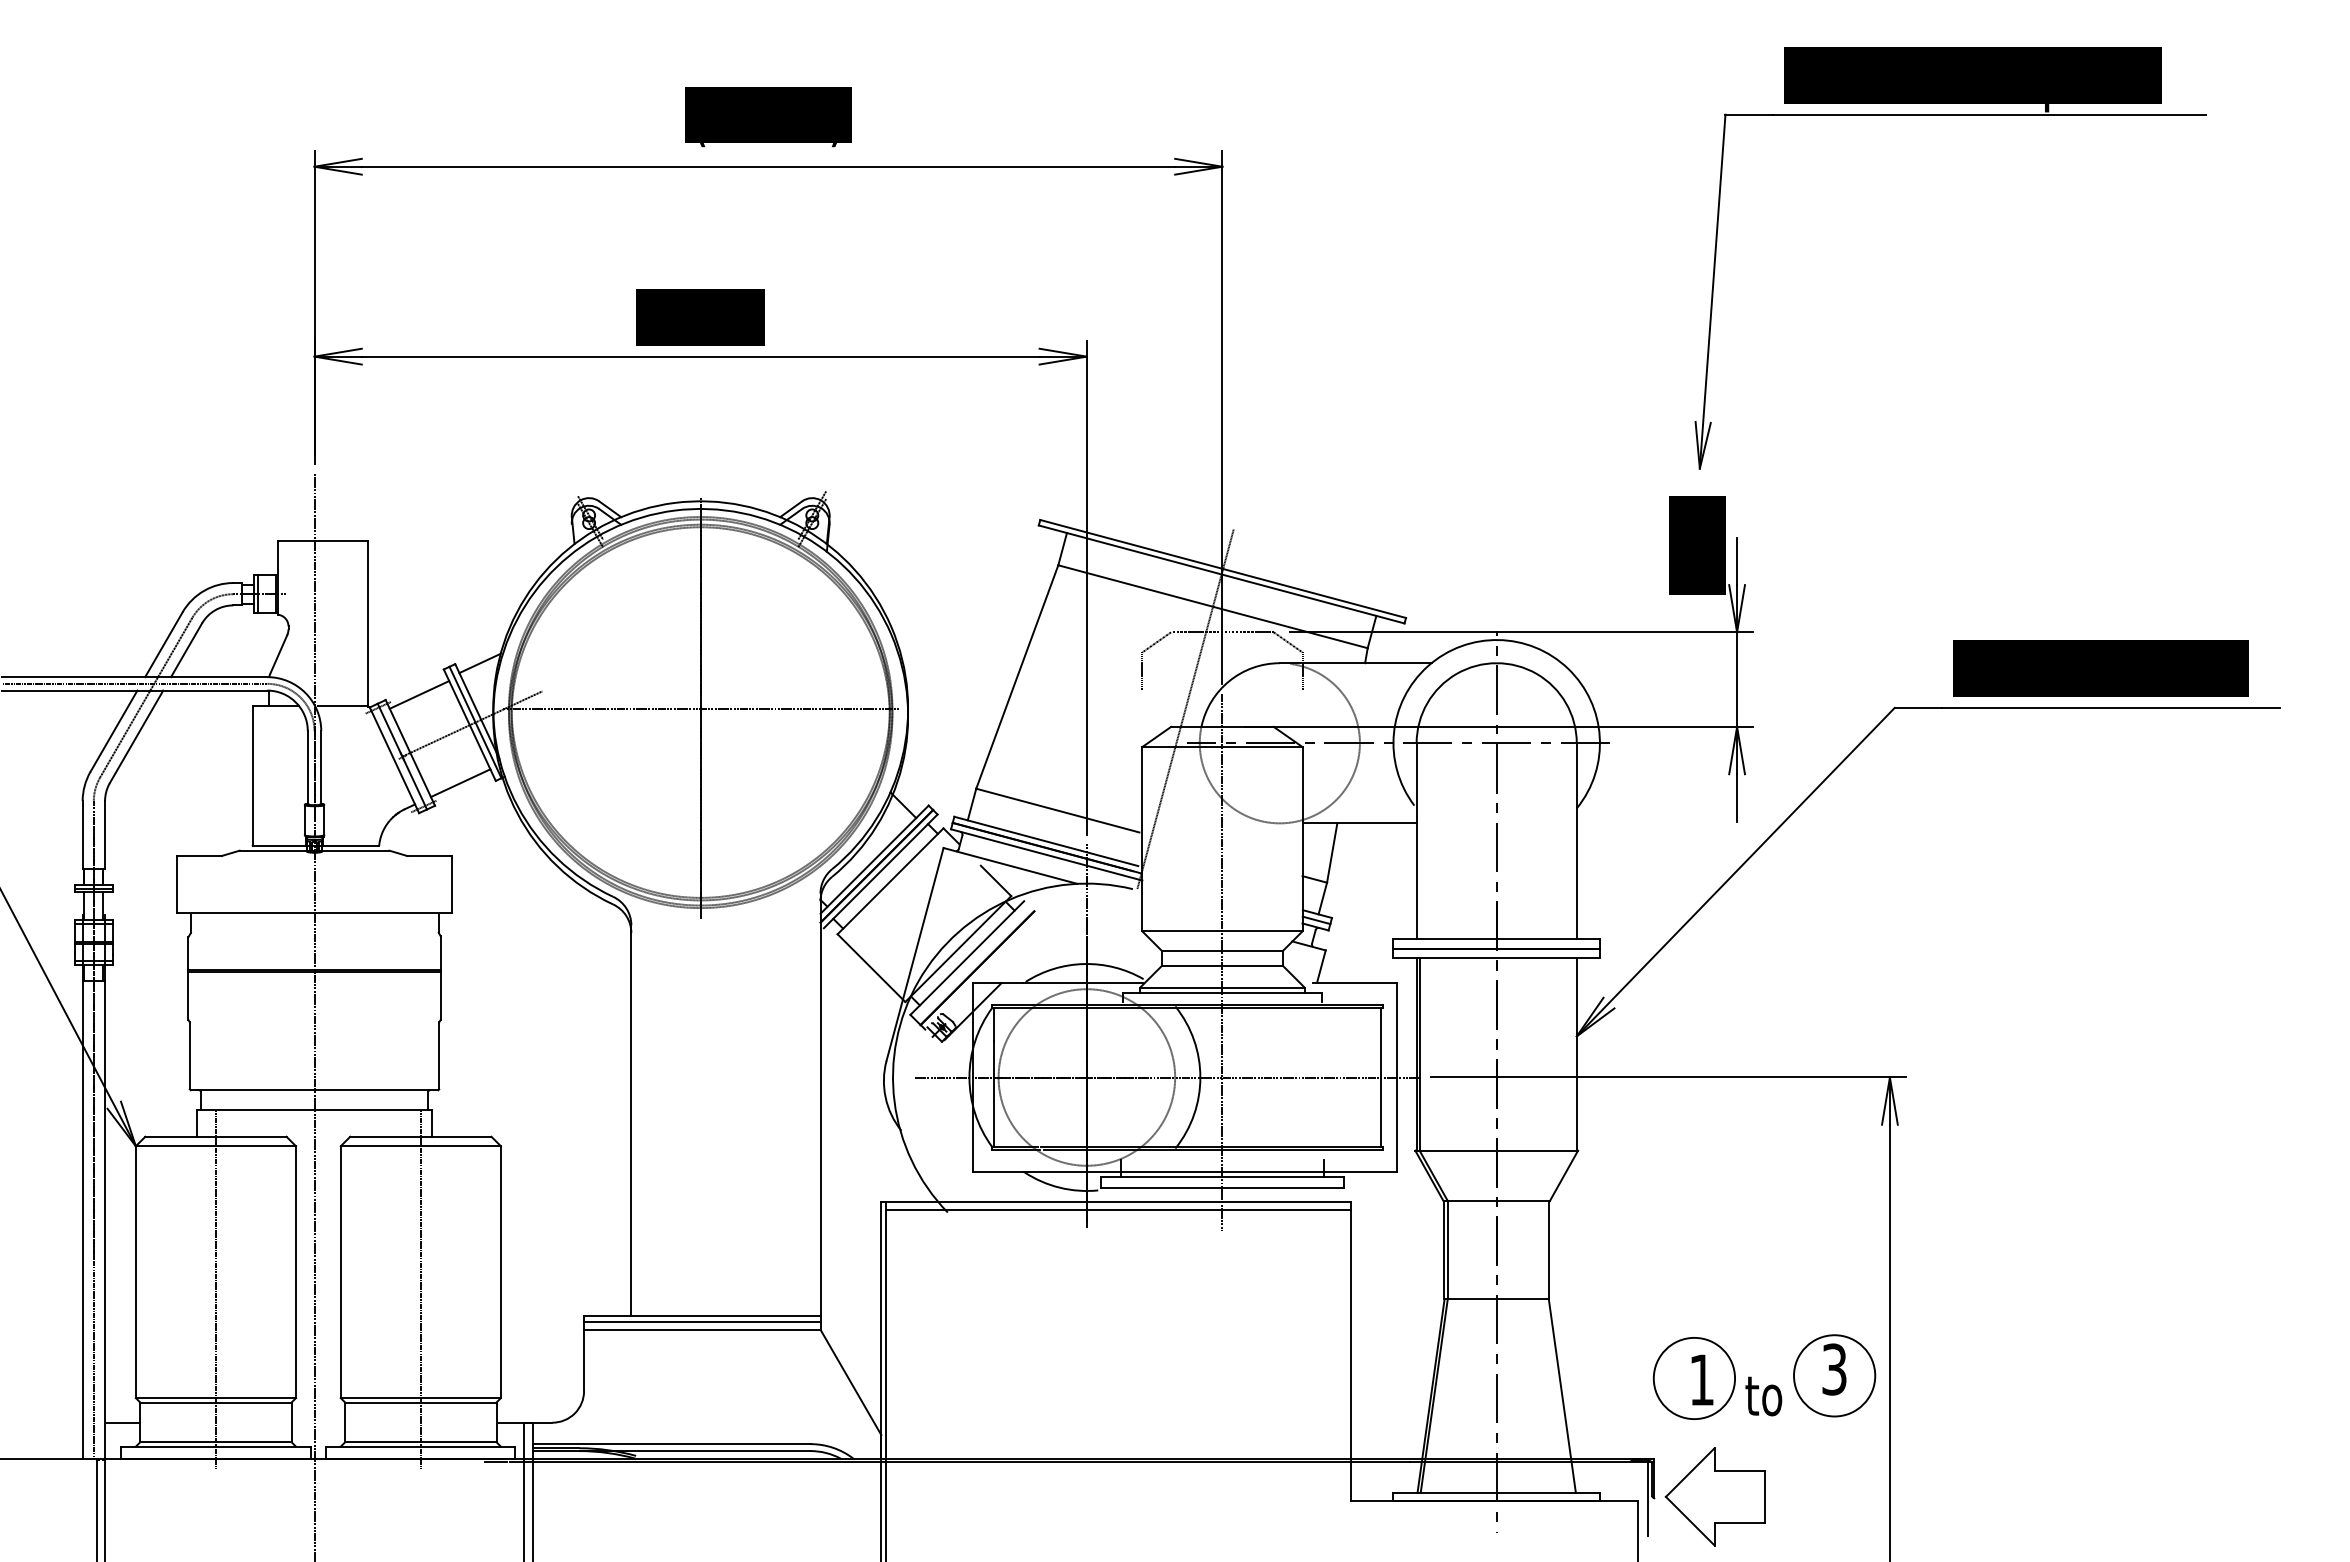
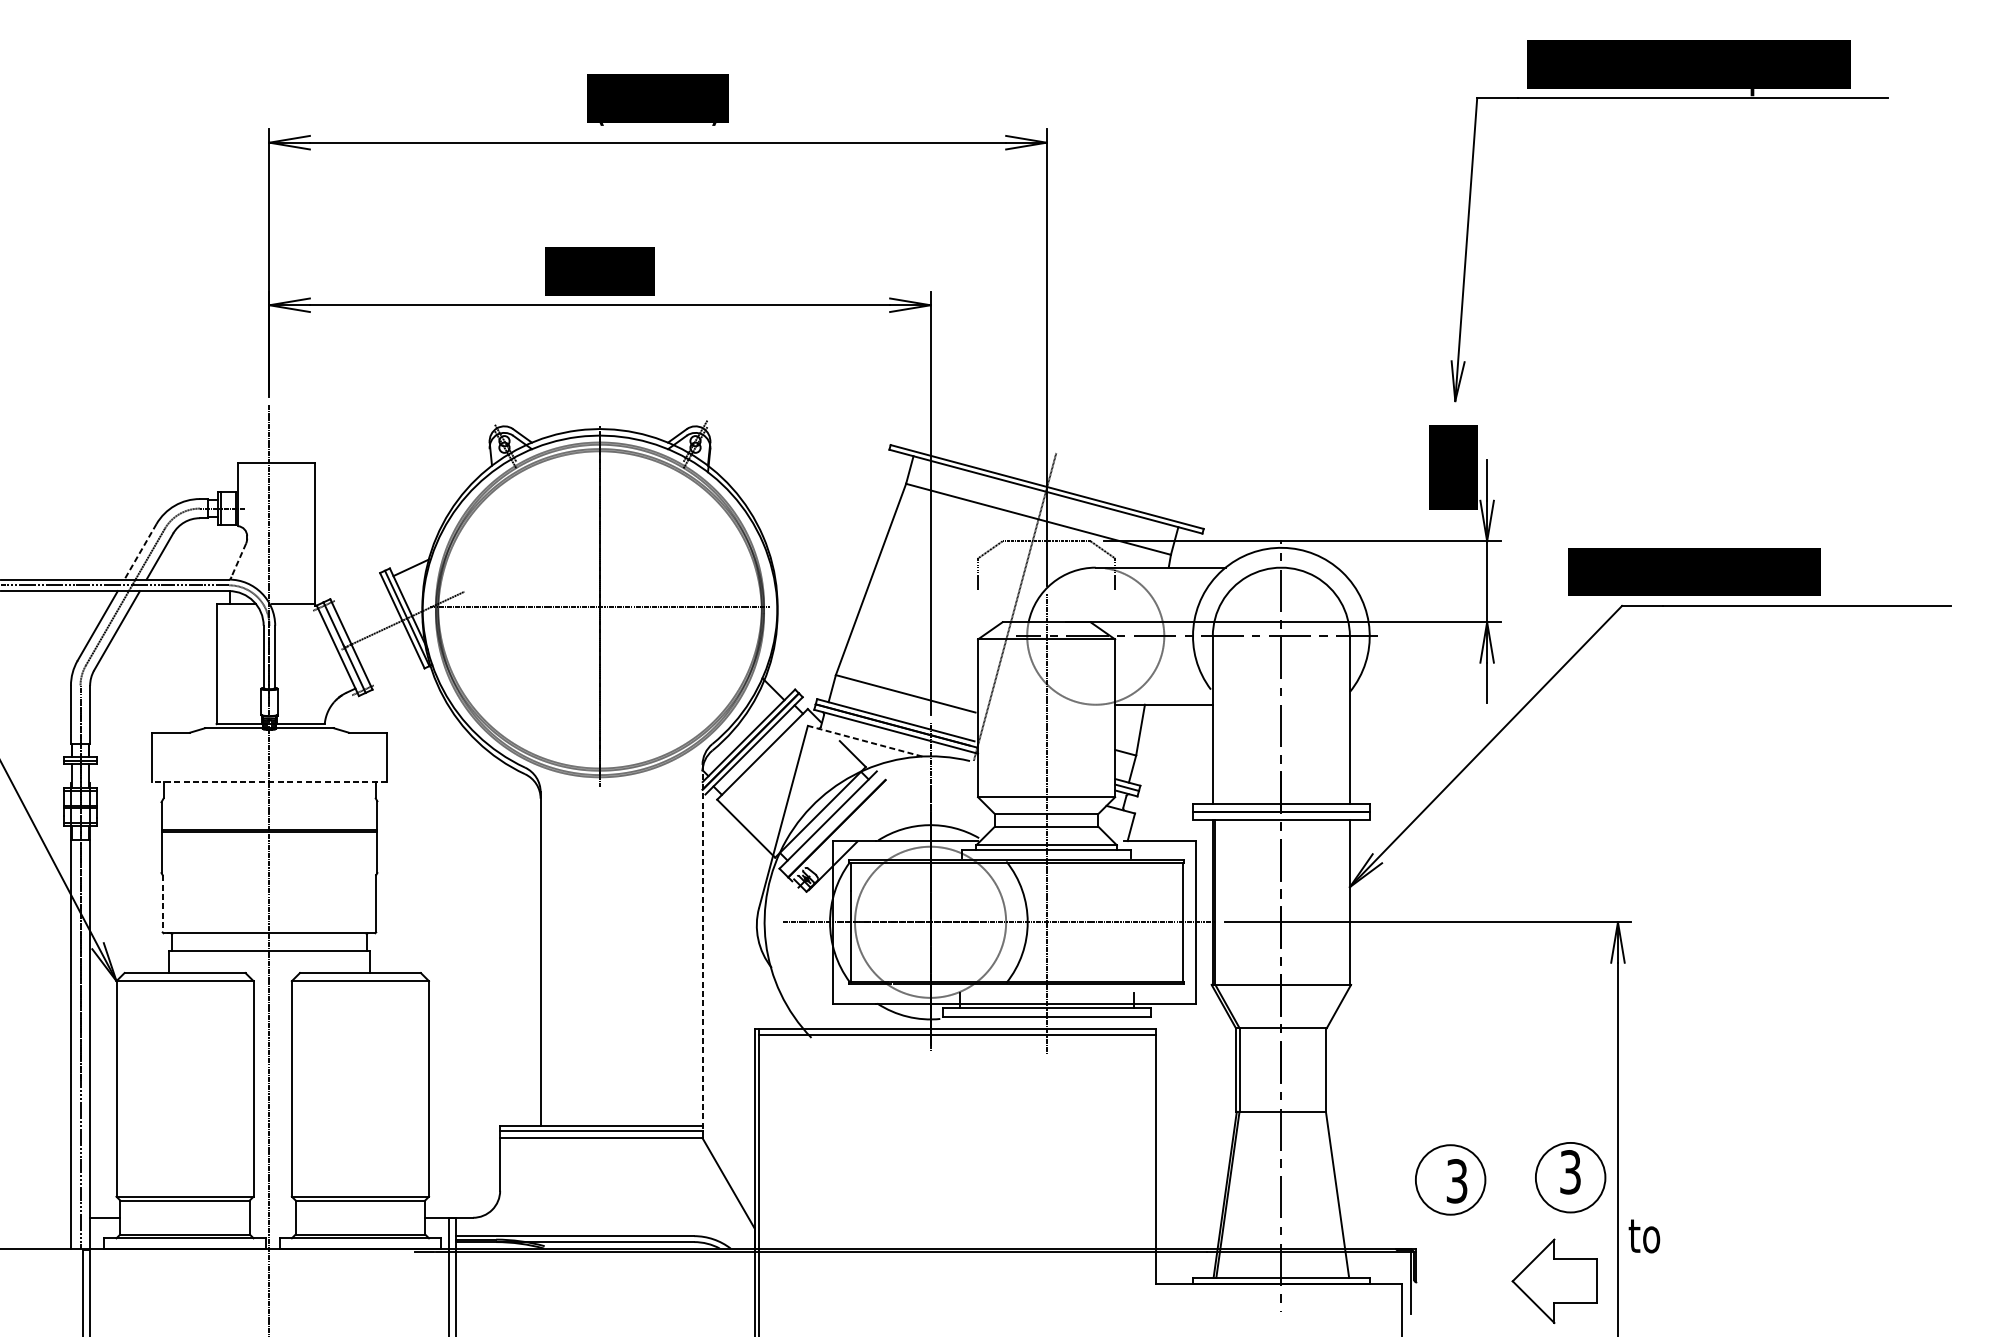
line: (163, 645) -> (140, 552), solid -> dashed
line: (278, 654) -> (238, 560), solid -> dashed
text: (2100, 668) -> (1694, 572), moved
line: (419, 694) -> (359, 594), removed
line: (460, 783) -> (394, 670), removed
line: (1009, 865) -> (864, 740), solid -> dashed
line: (314, 913) -> (269, 781), solid -> dashed
line: (189, 1056) -> (162, 904), solid -> dashed
line: (820, 1108) -> (702, 948), solid -> dashed
line: (215, 1288) -> (184, 1102), removed
line: (420, 1288) -> (360, 1102), removed
text: (1701, 1380) -> (1456, 1181), 1 -> 3
text: (1763, 1396) -> (1644, 1236), moved
part: (1714, 1496) -> (1554, 1280), moved

